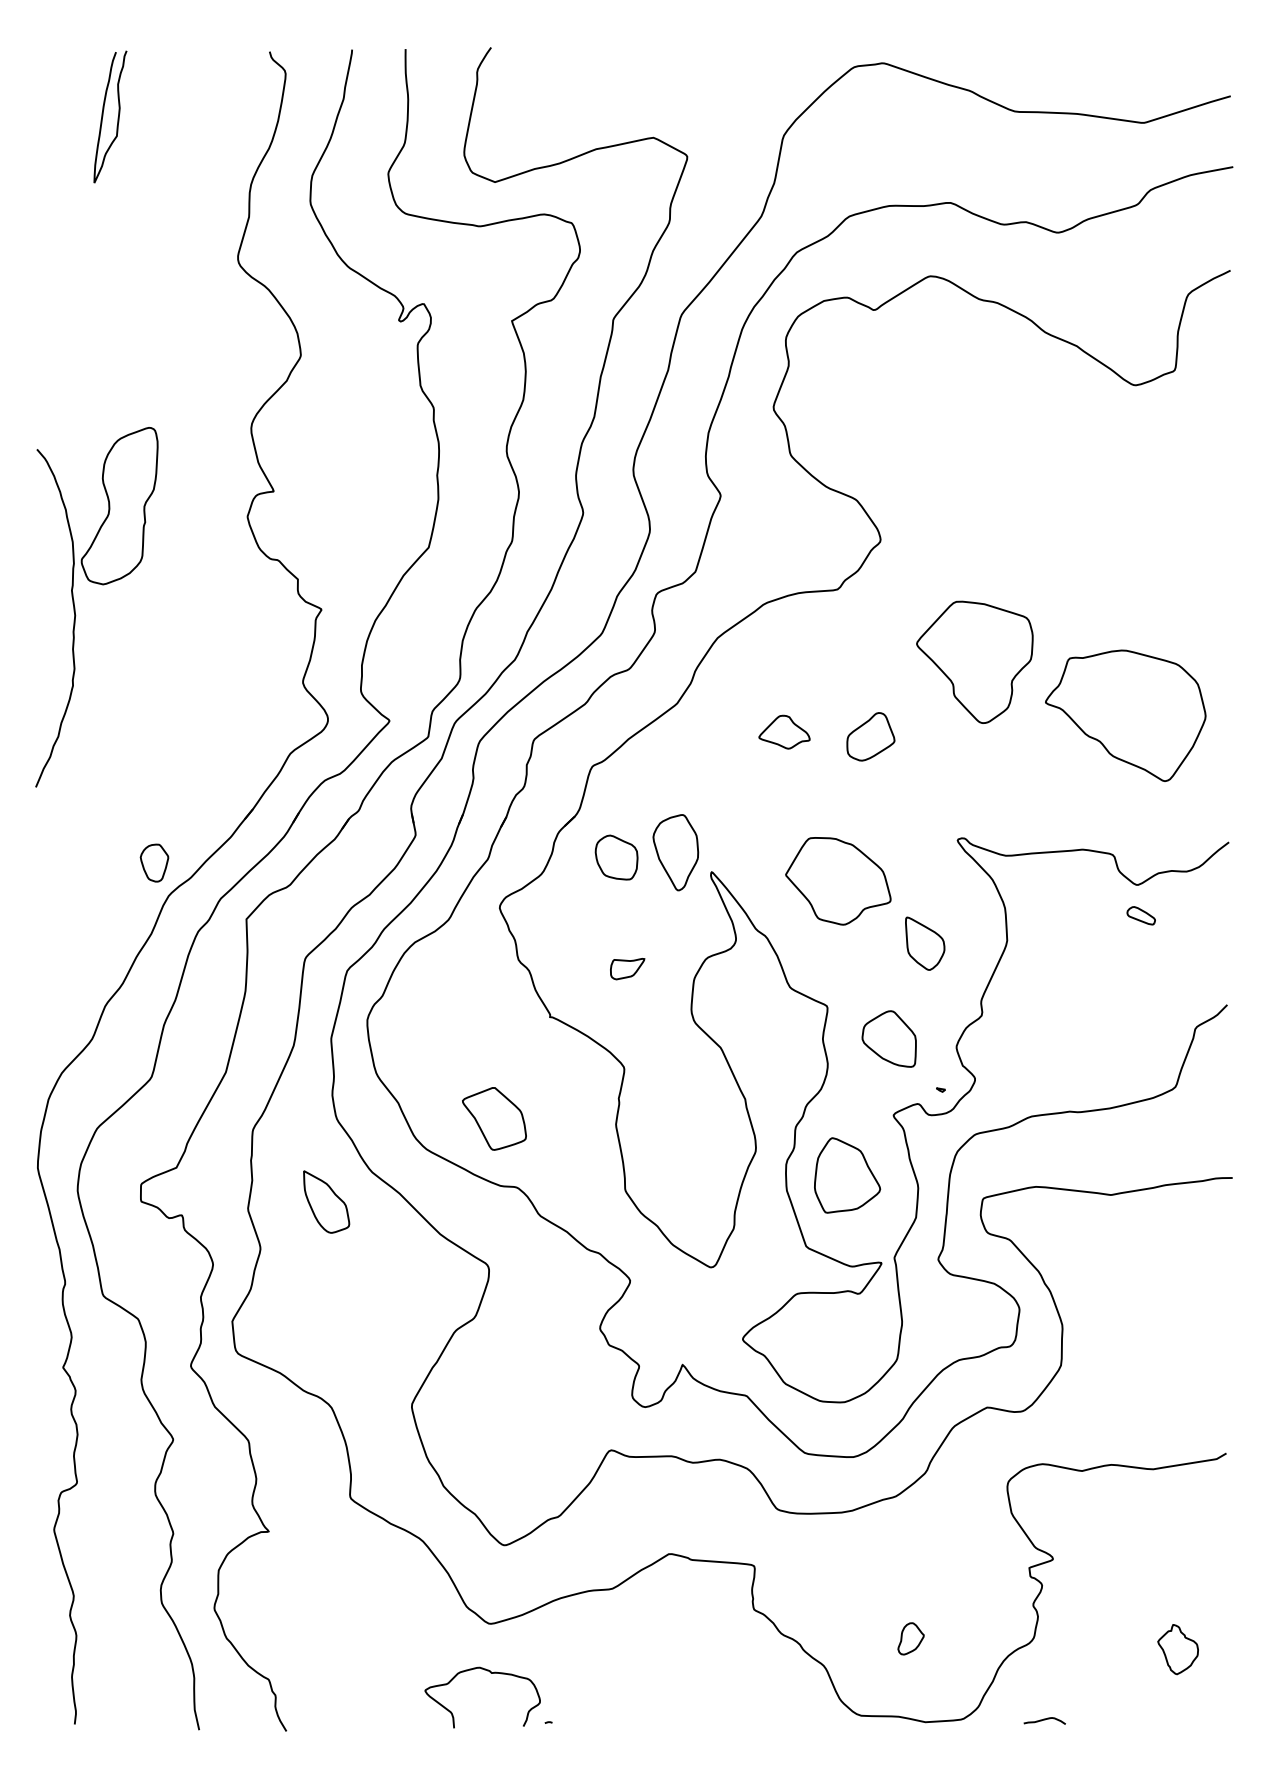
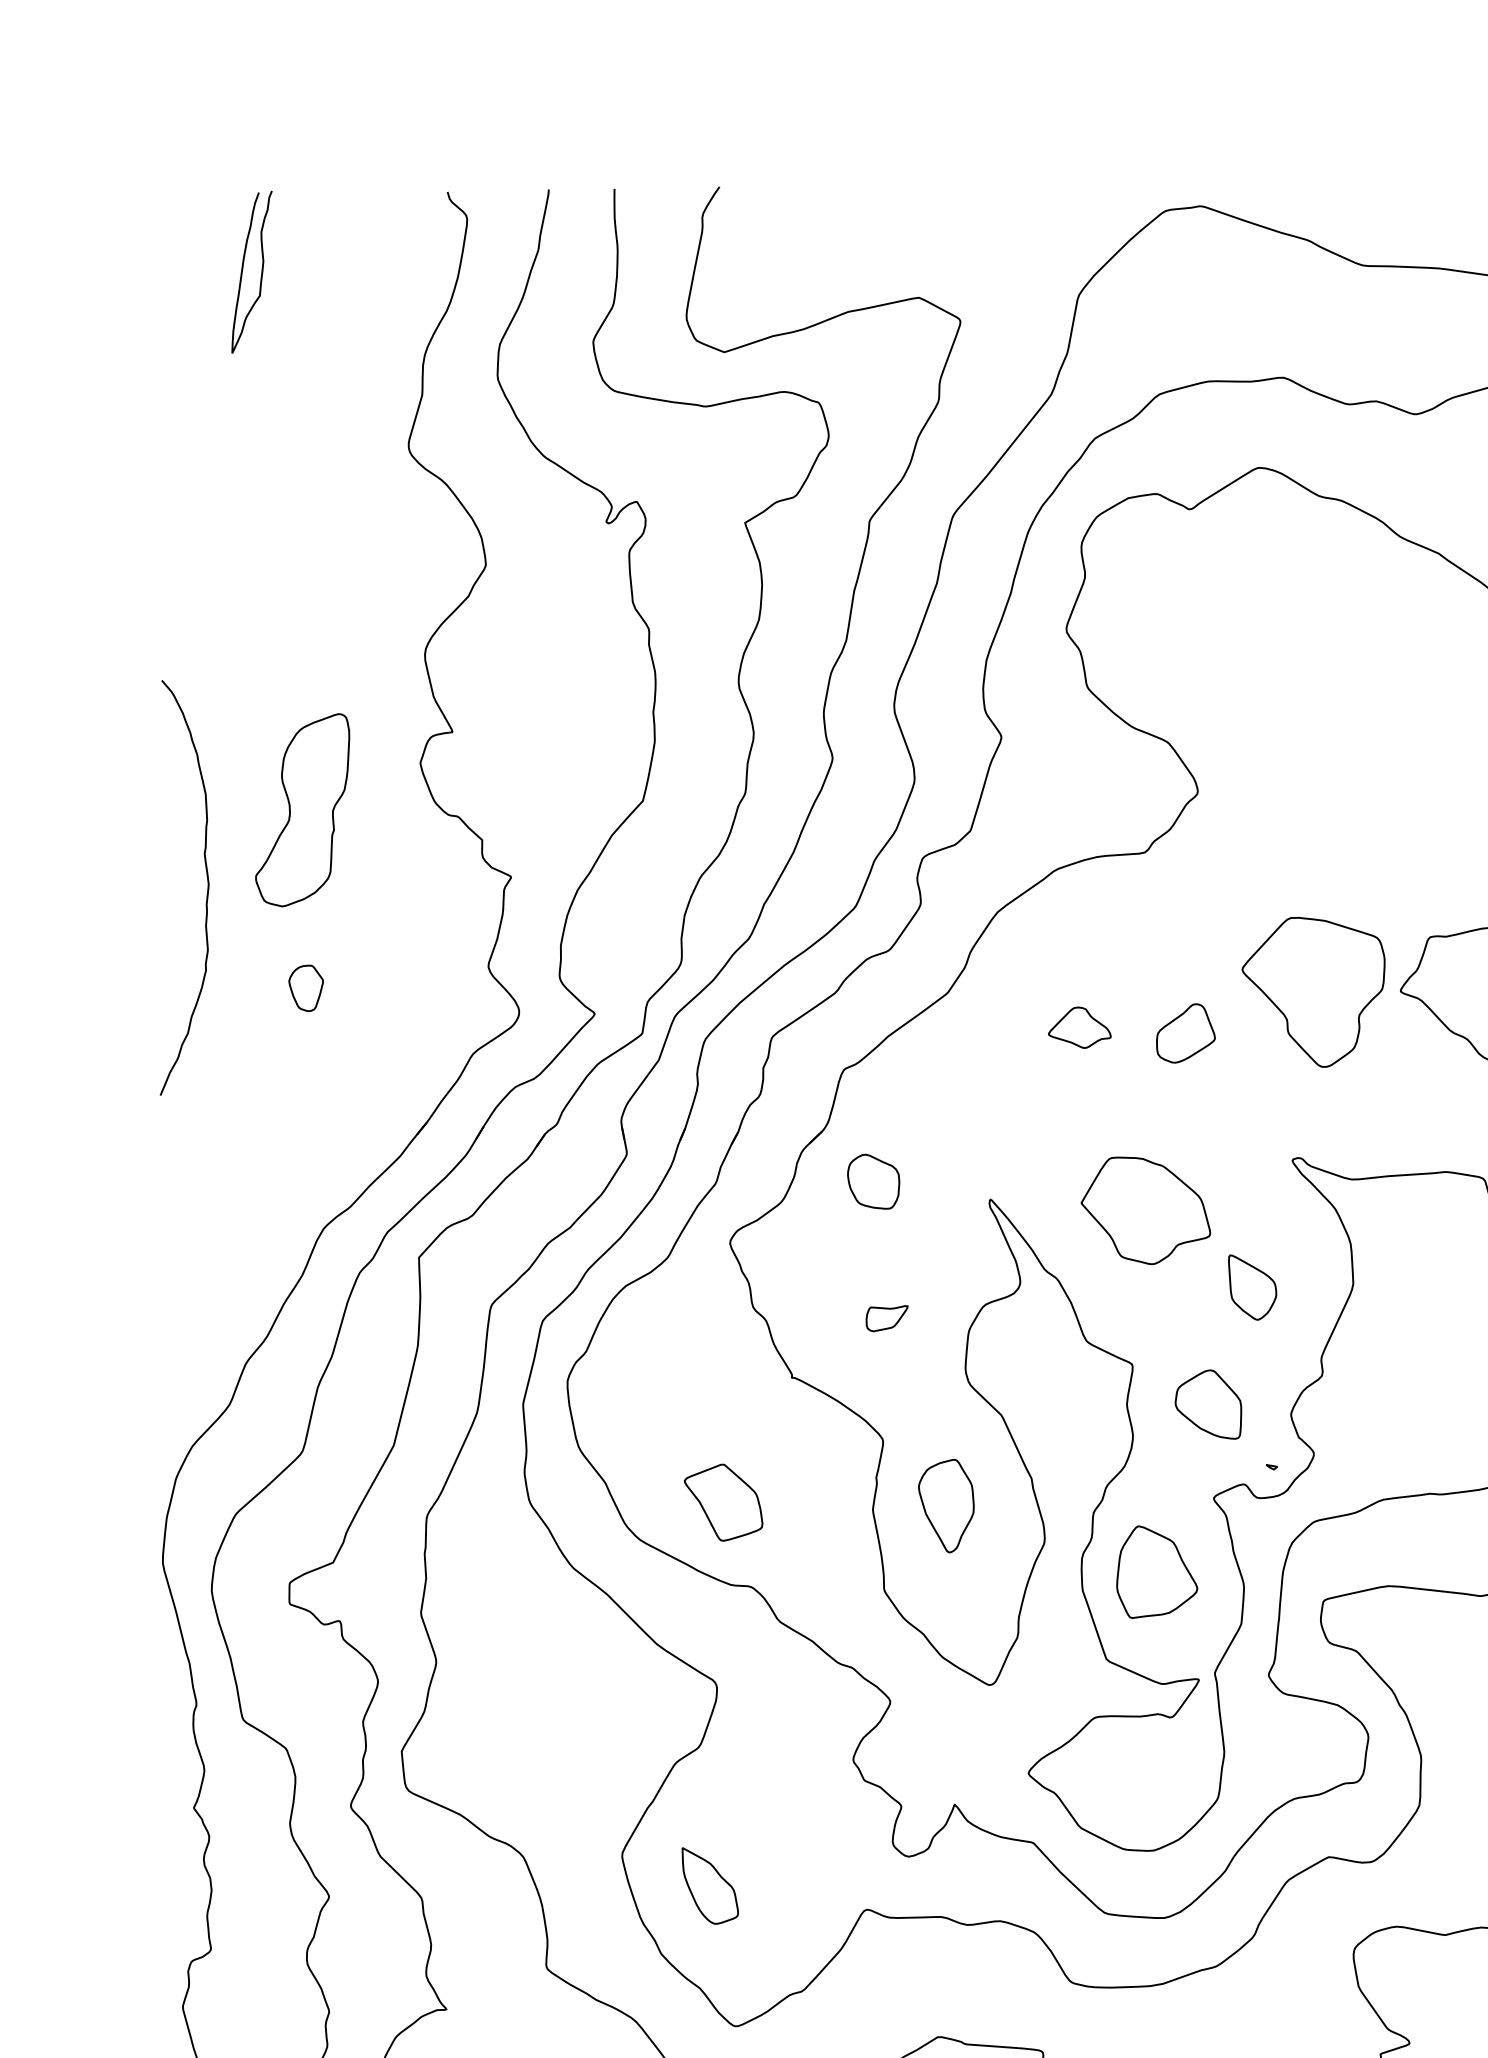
part: (119, 506) -> (302, 810), moved
part: (974, 661) -> (1313, 991), moved
part: (675, 852) -> (945, 1505), moved
part: (154, 862) -> (306, 987), moved
part: (326, 1201) -> (710, 1885), moved

